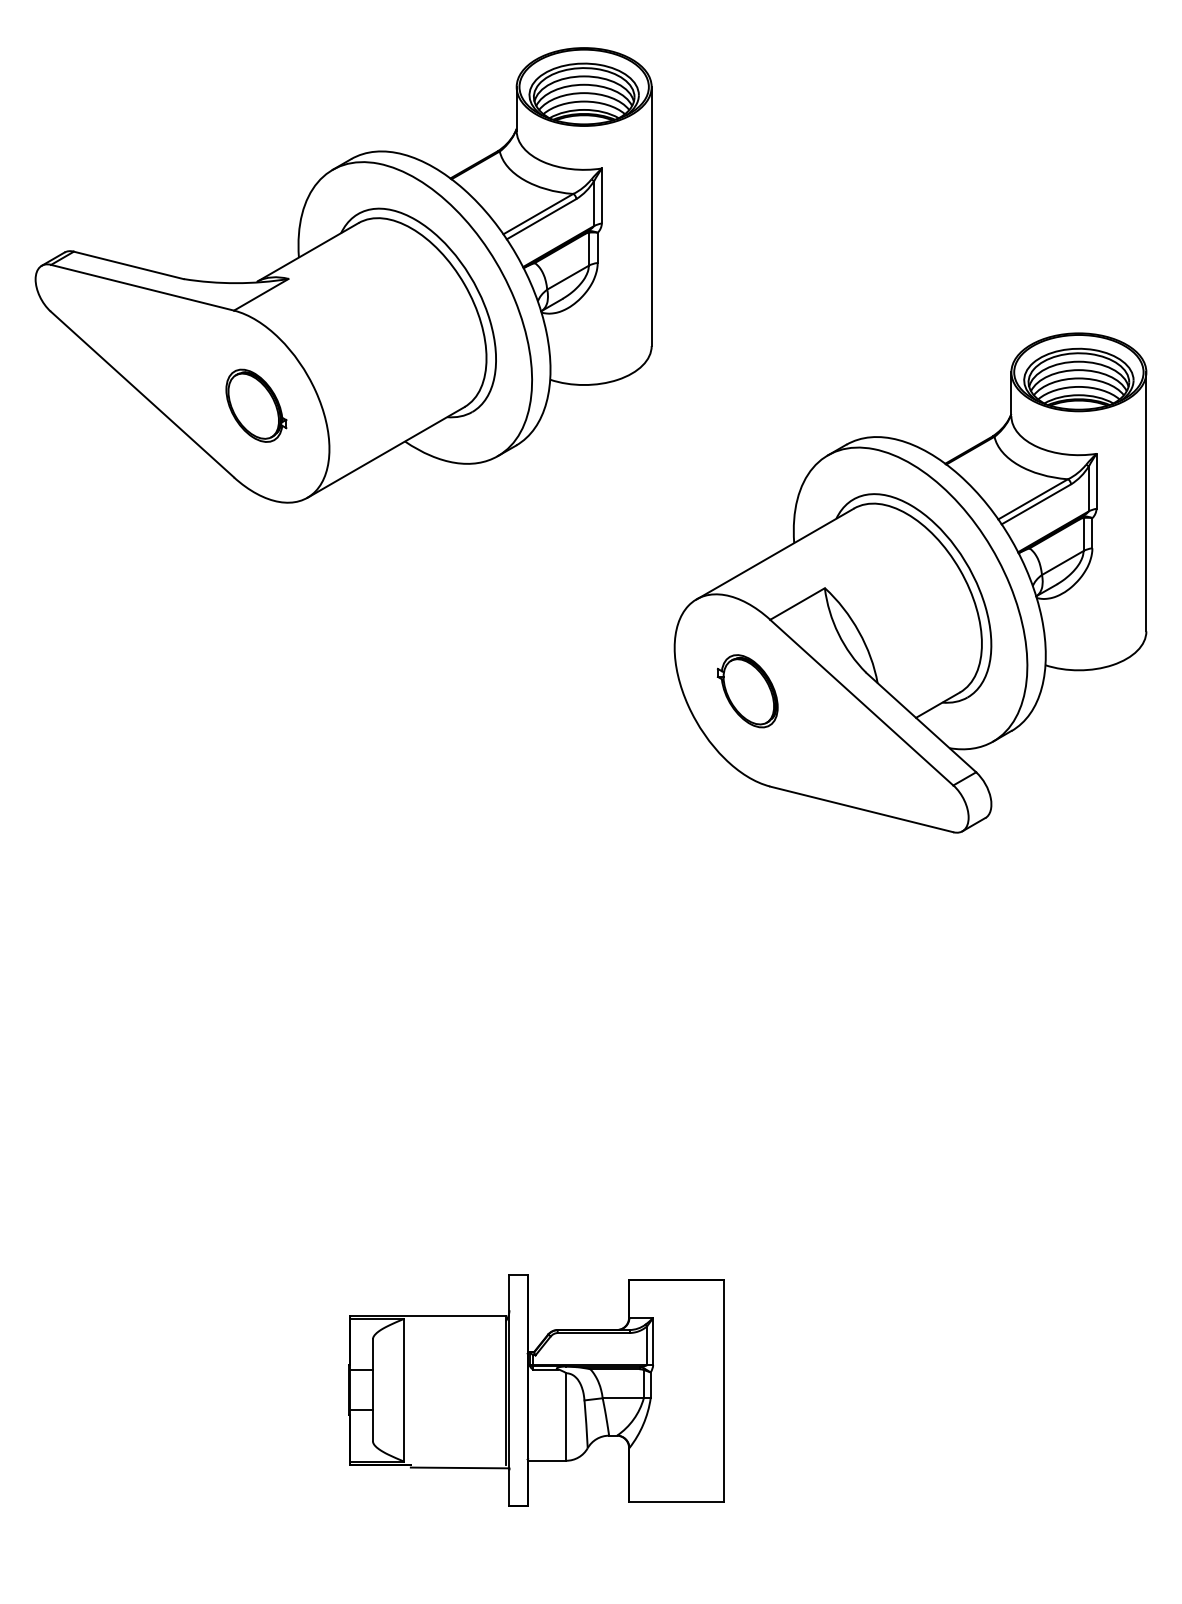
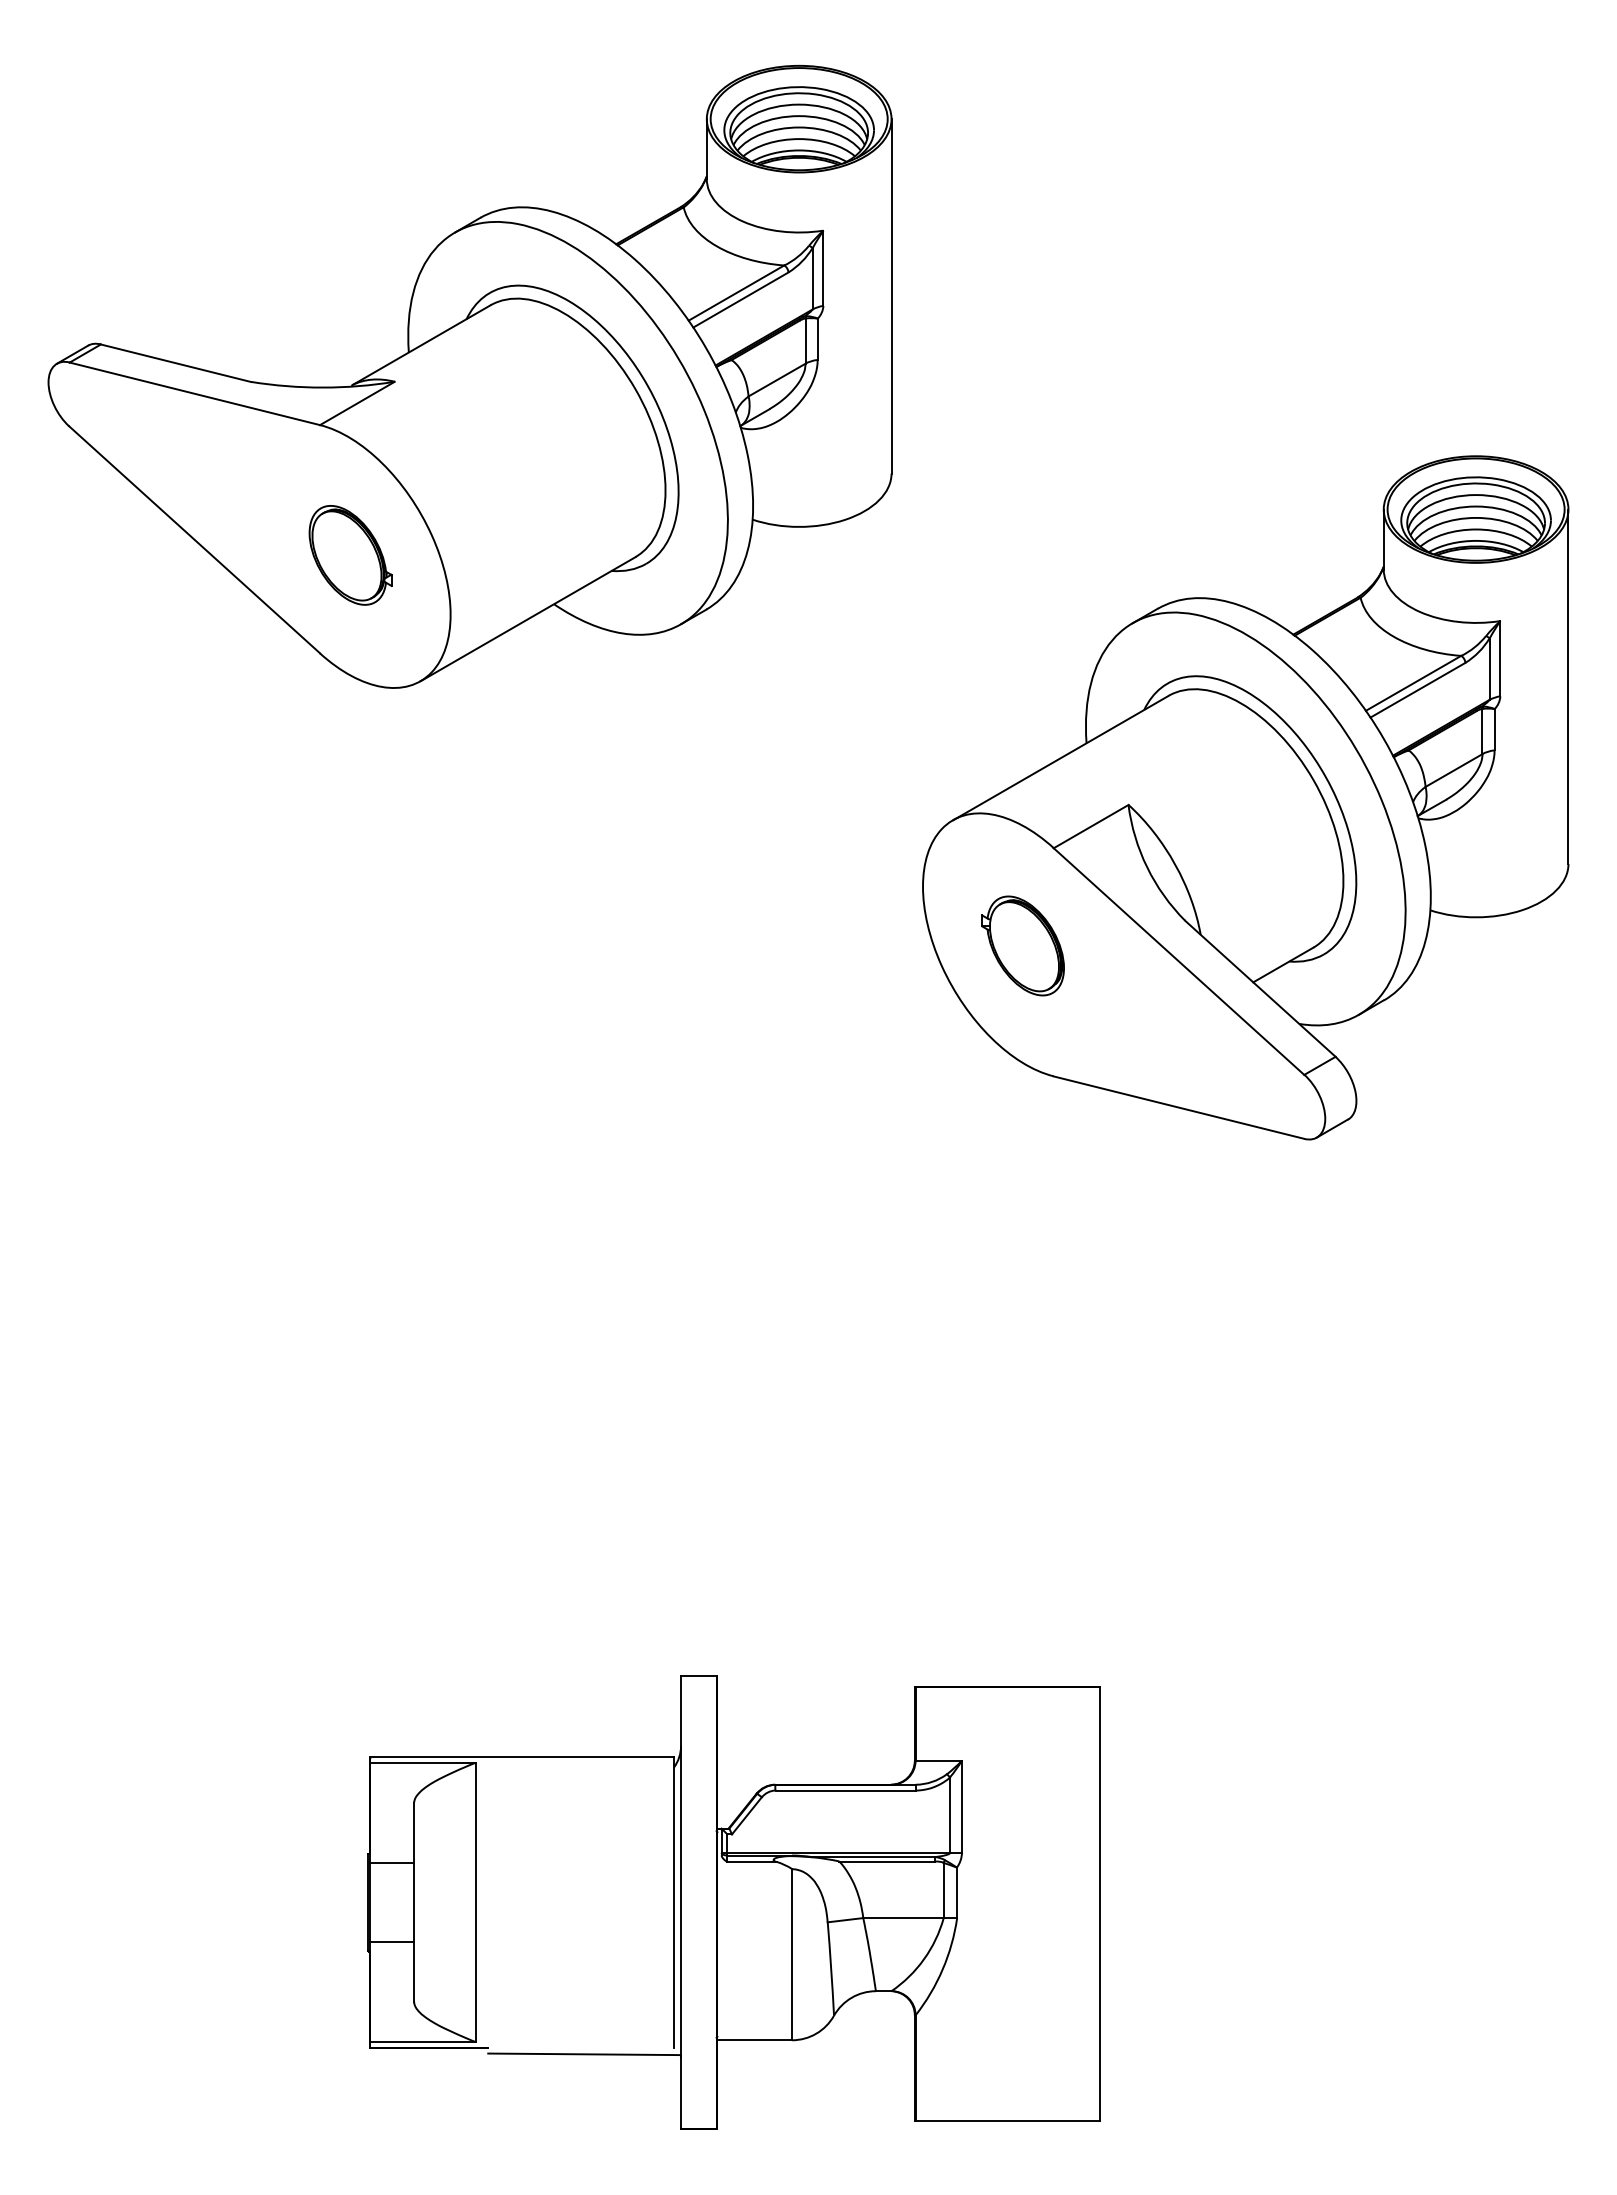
part: (536, 1390) -> (733, 1902), size x1.43

